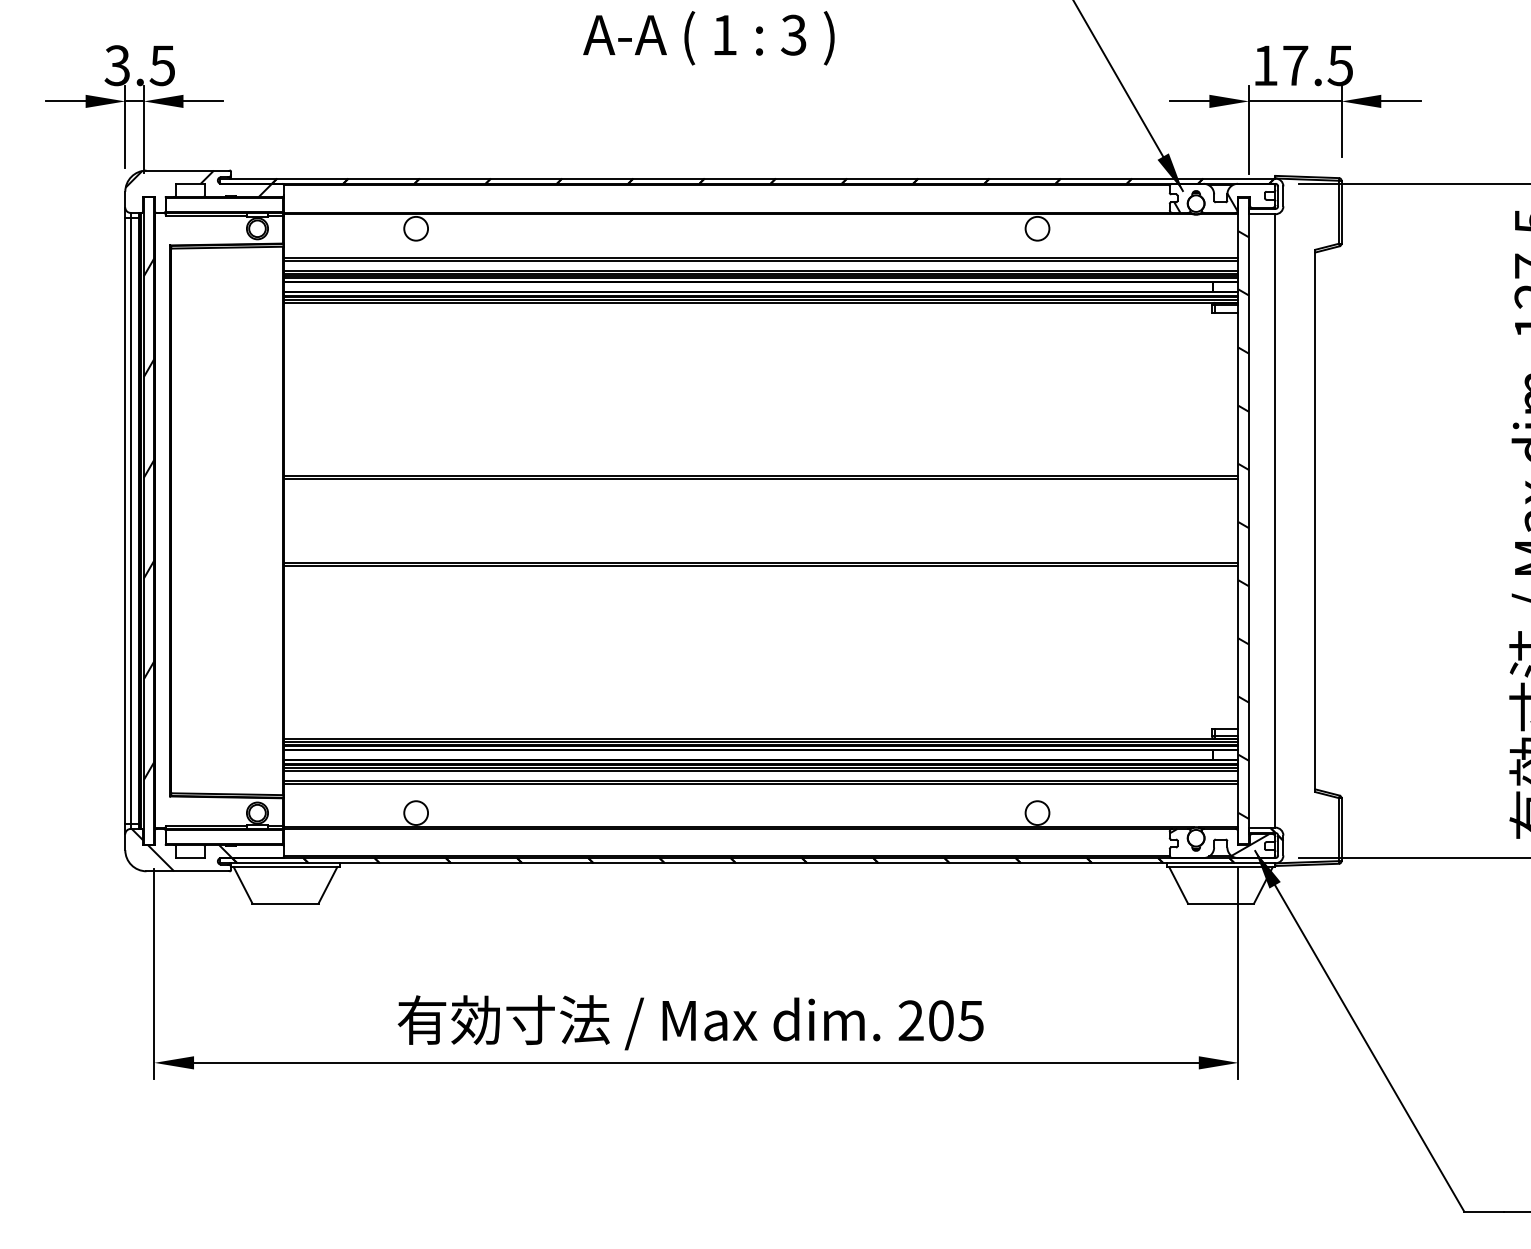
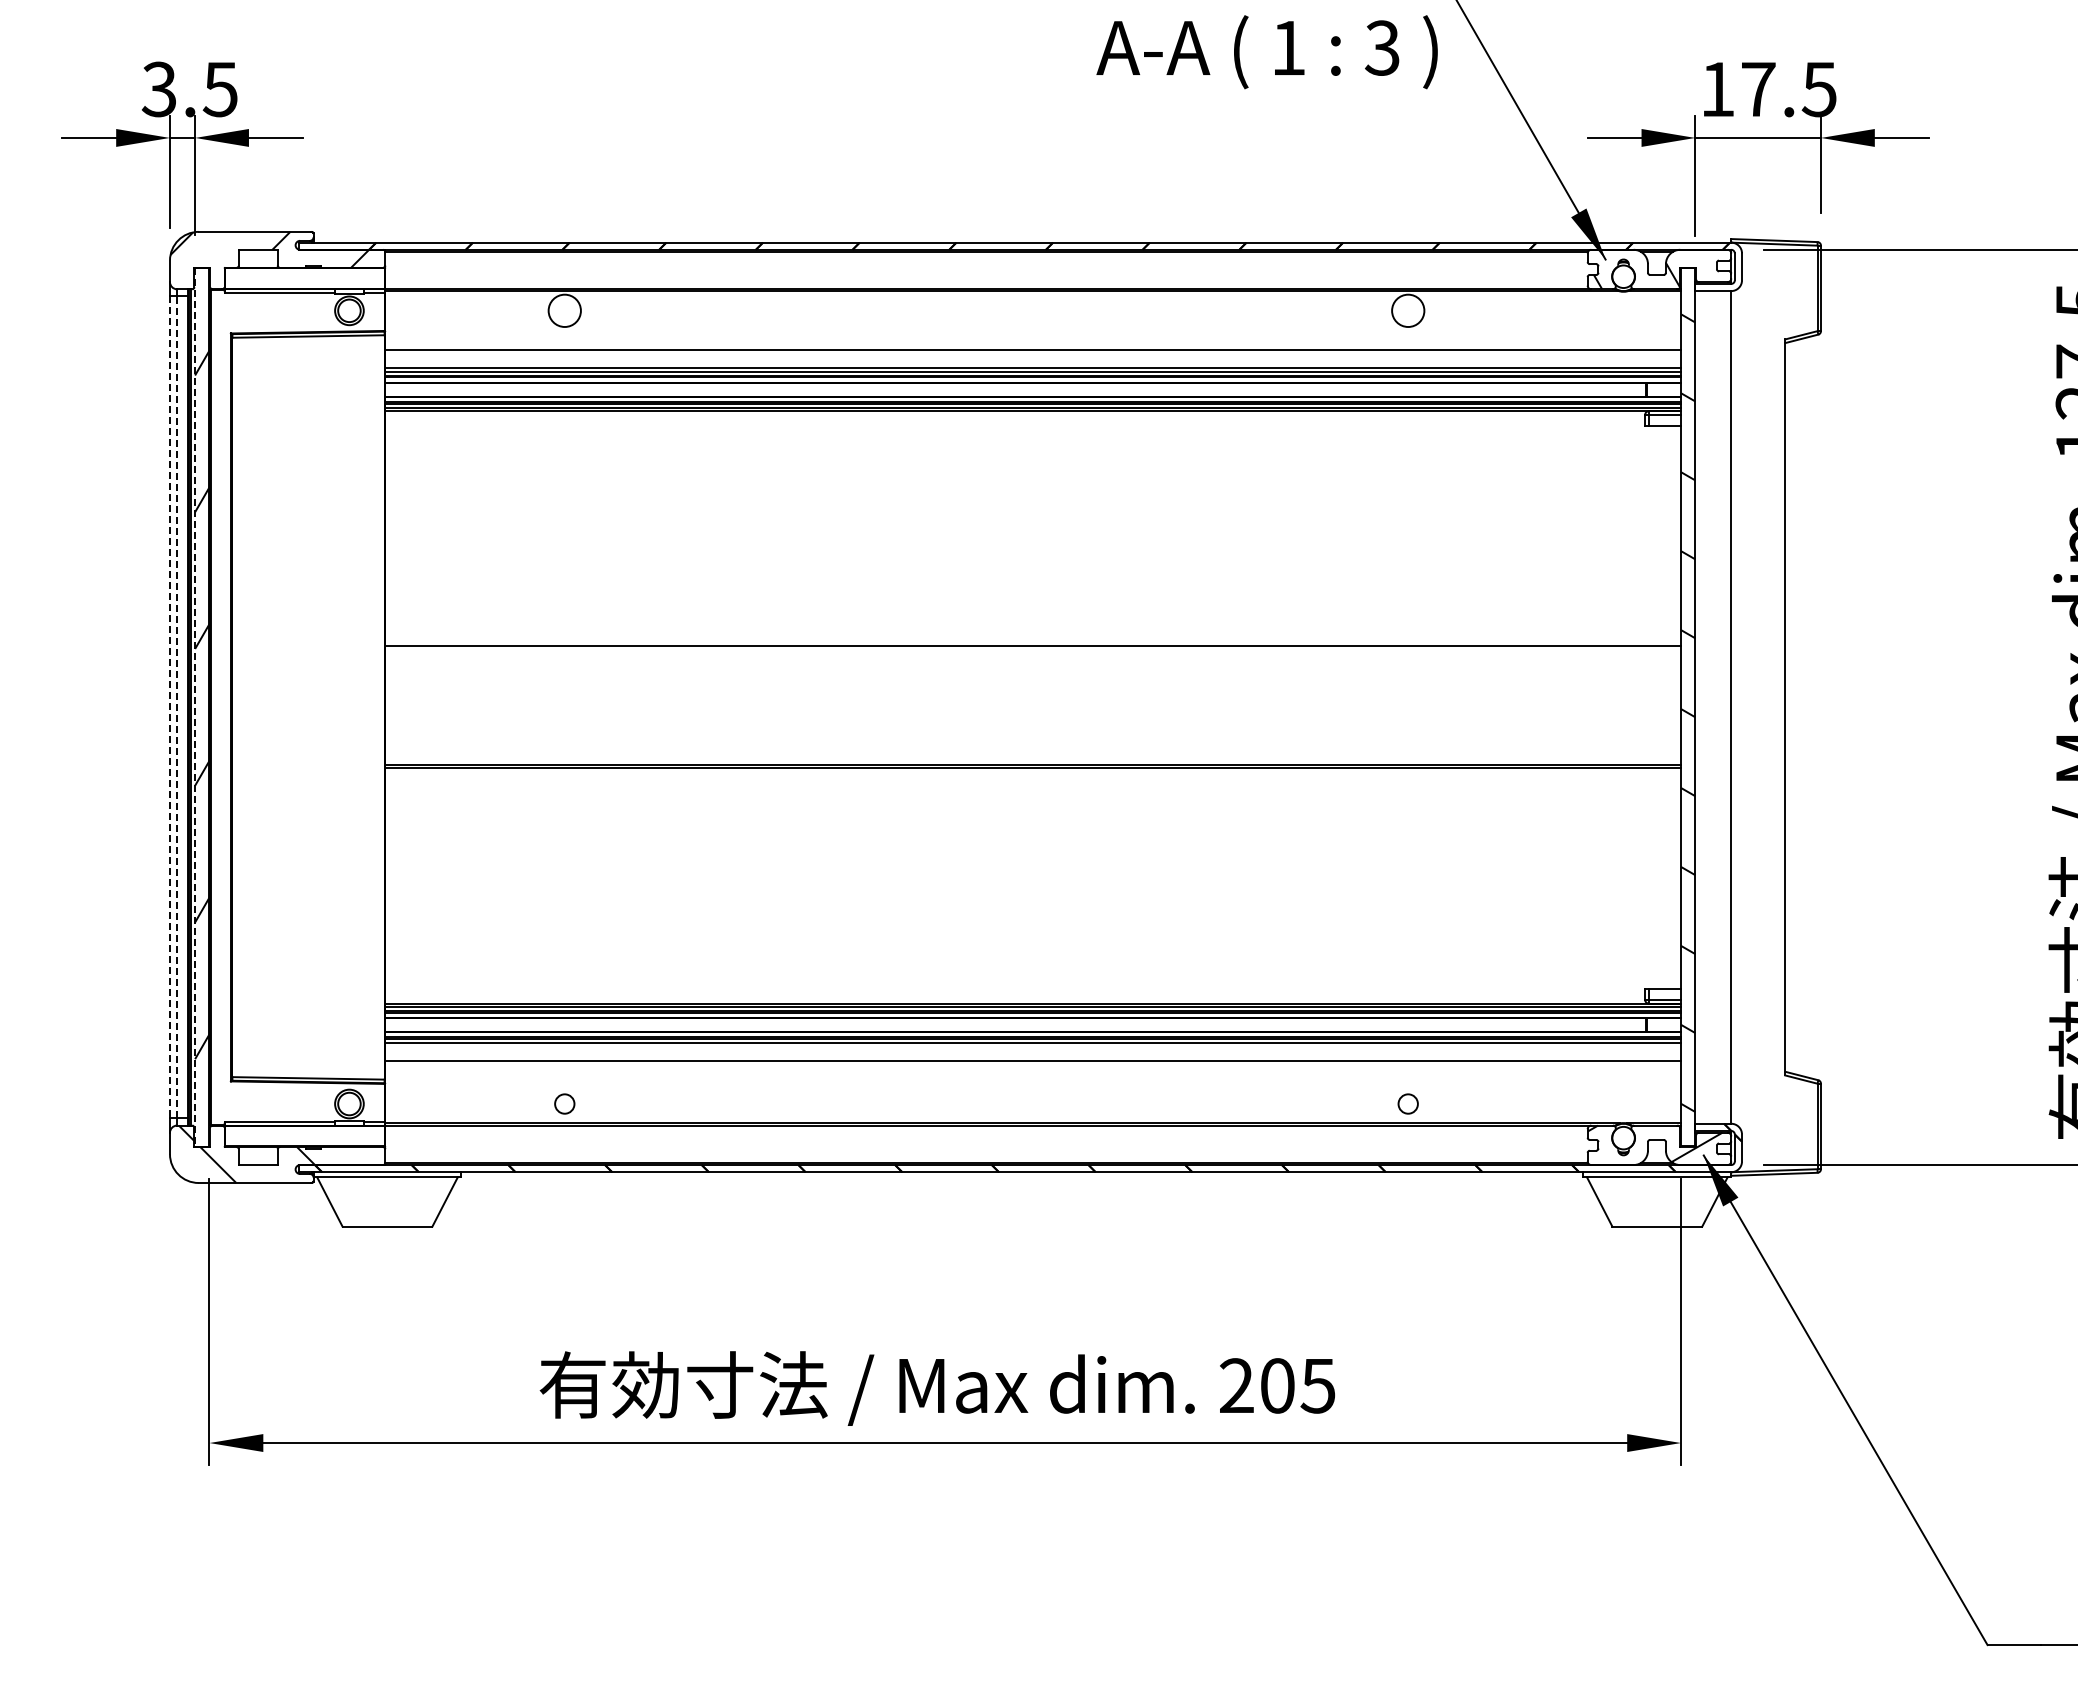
text: (708, 38) -> (1266, 52), moved
line: (761, 260) -> (1033, 353), removed
line: (761, 479) -> (1033, 650), removed
line: (125, 520) -> (170, 707), solid -> dashed
line: (130, 520) -> (177, 707), solid -> dashed
line: (144, 520) -> (195, 707), solid -> dashed
line: (761, 770) -> (1033, 1046), removed
line: (761, 783) -> (1033, 1064), removed
circle: (415, 812) -> (564, 1103), size x0.6
circle: (1037, 812) -> (1408, 1103), size x0.6

